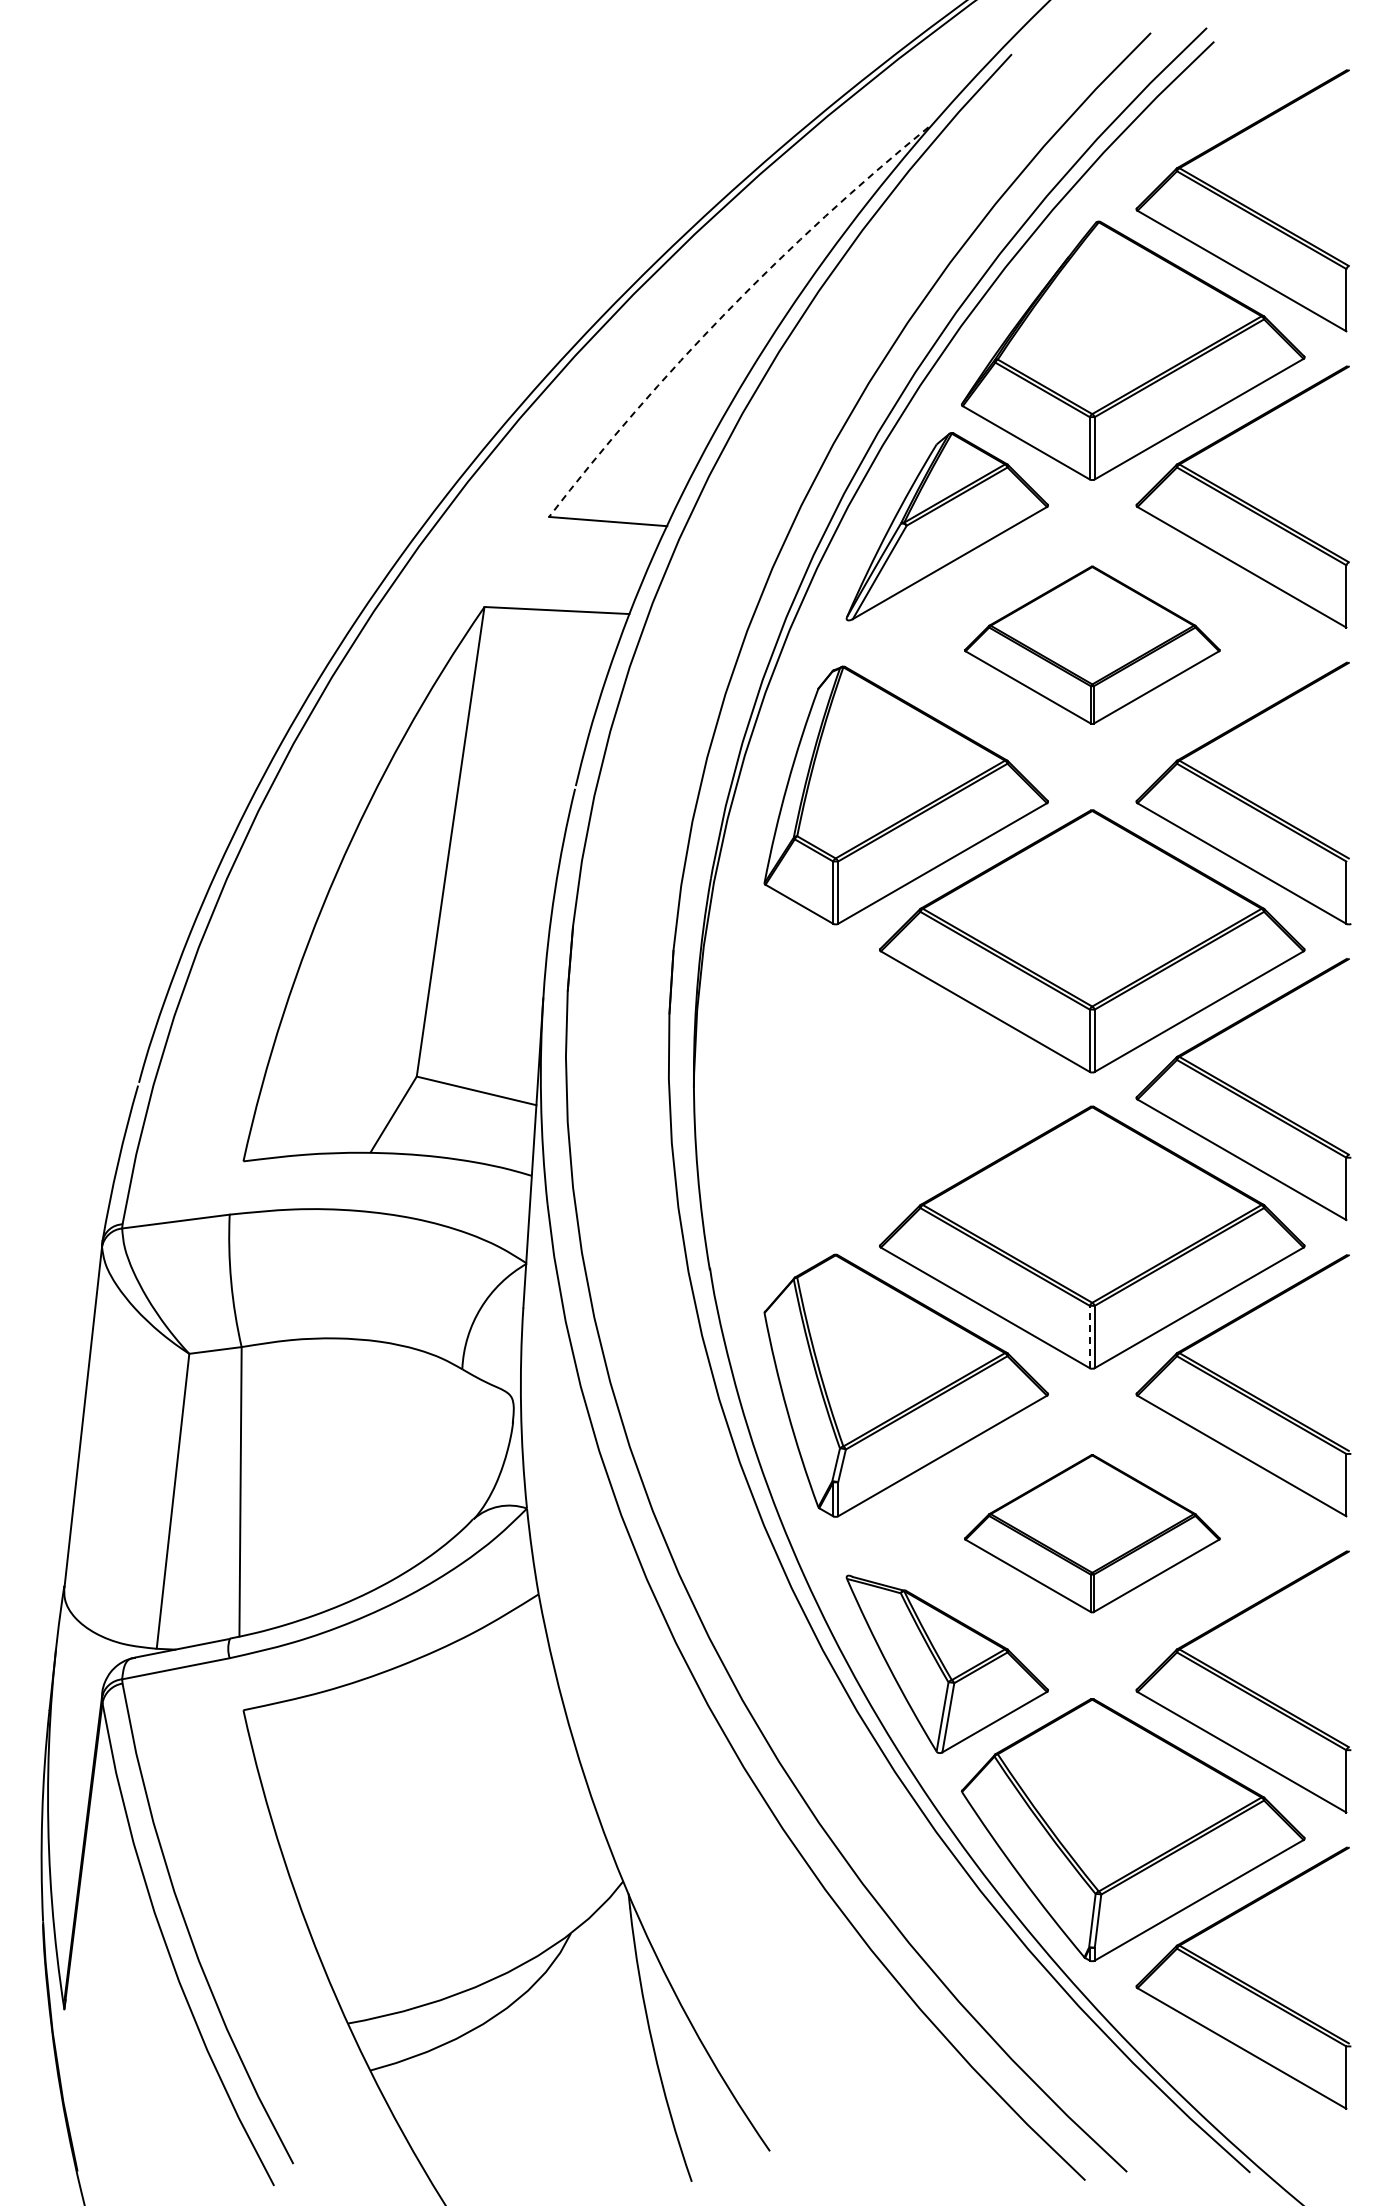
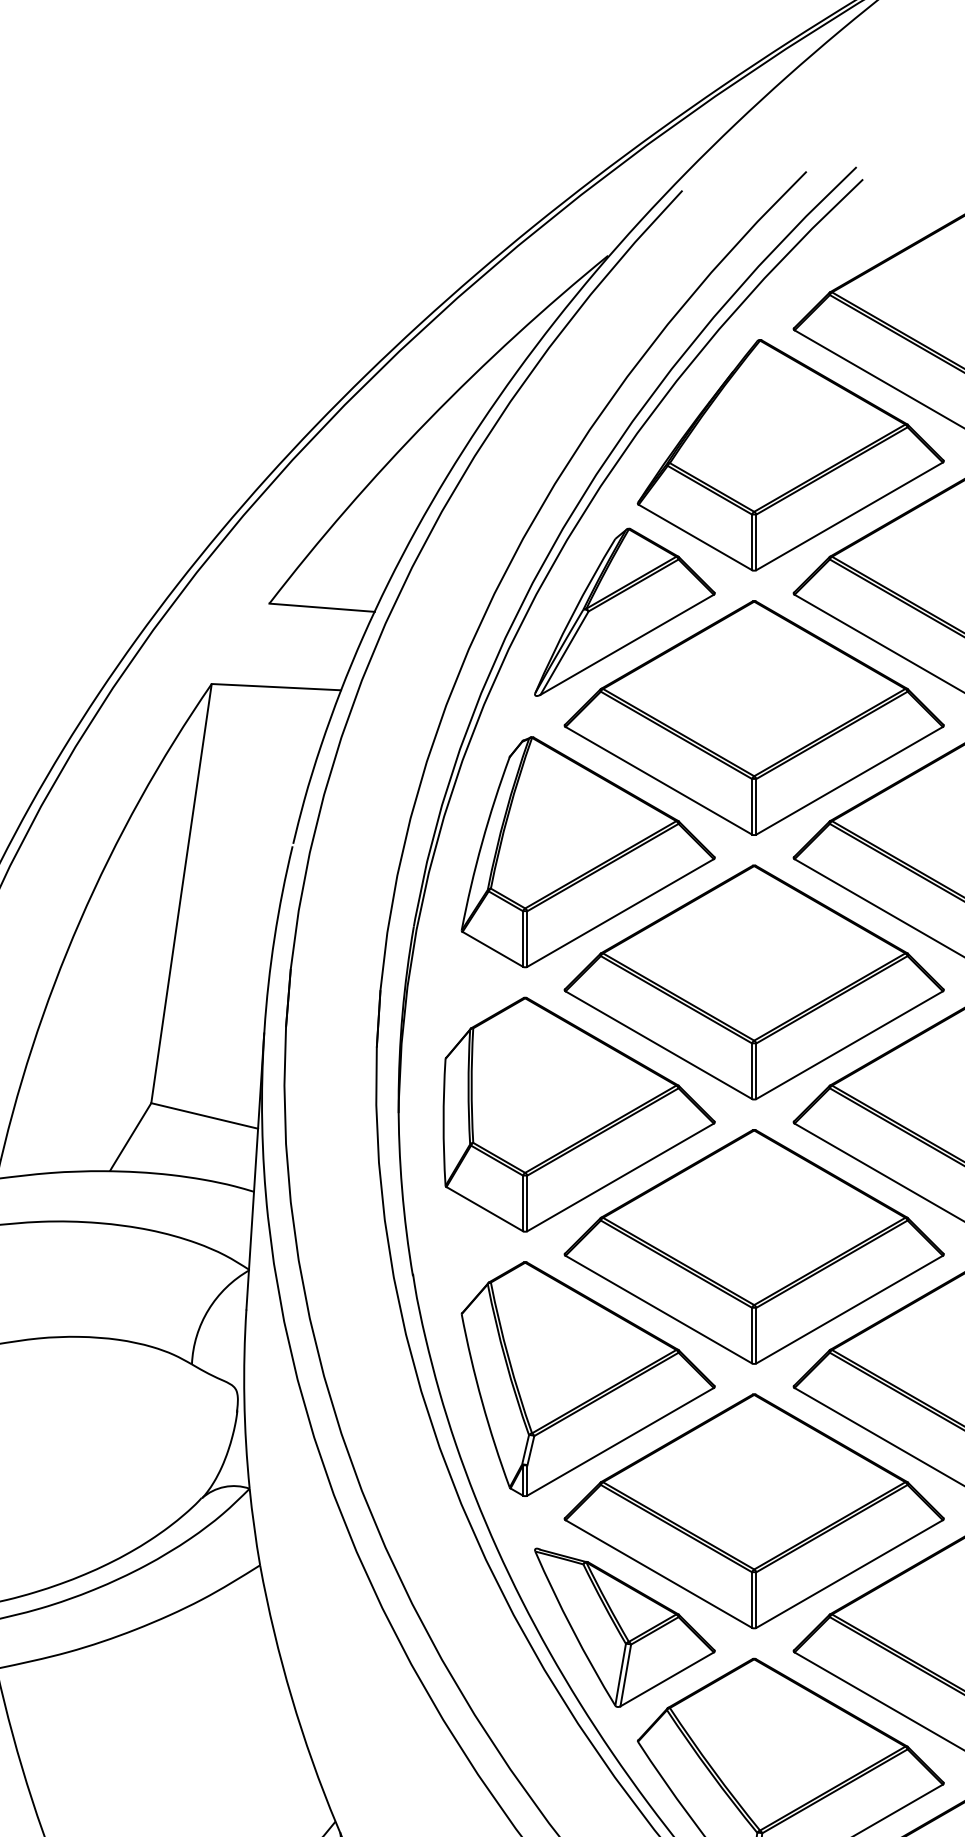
arc: (727, 311) -> (428, 420), dashed -> solid
part: (1092, 645) -> (754, 718), size x1.67
part: (895, 1089) -> (578, 1114), added
line: (1089, 1336) -> (751, 1335), dashed -> solid
part: (1092, 1533) -> (754, 1510), size x1.67

